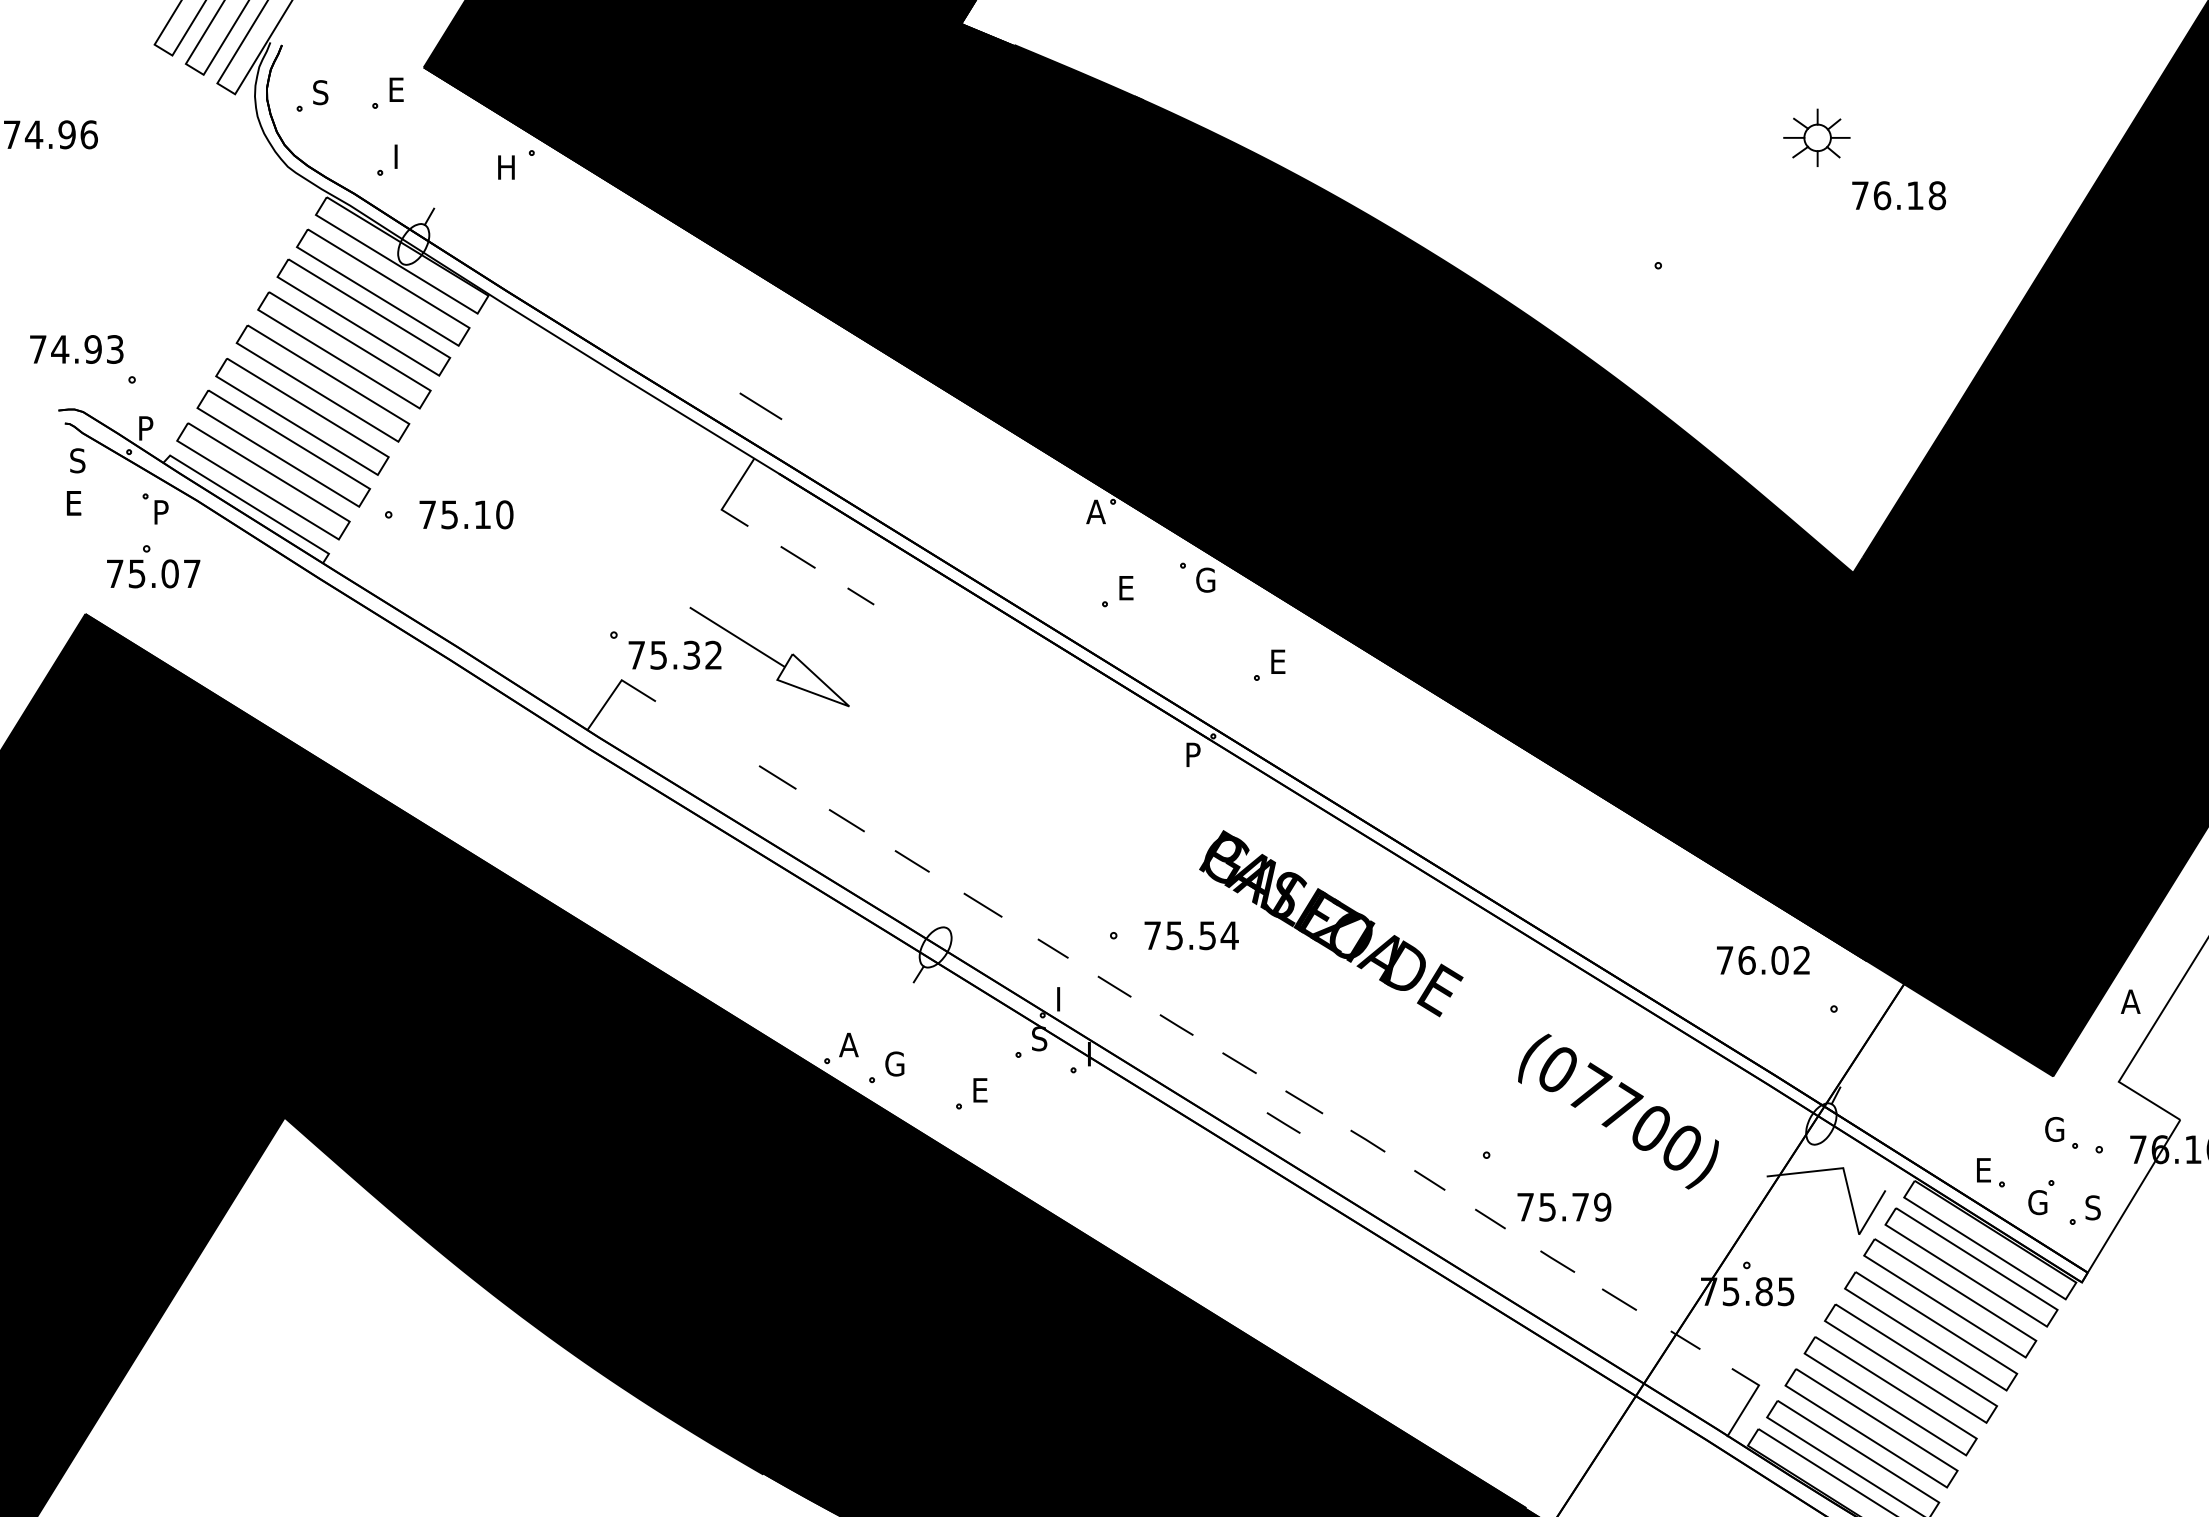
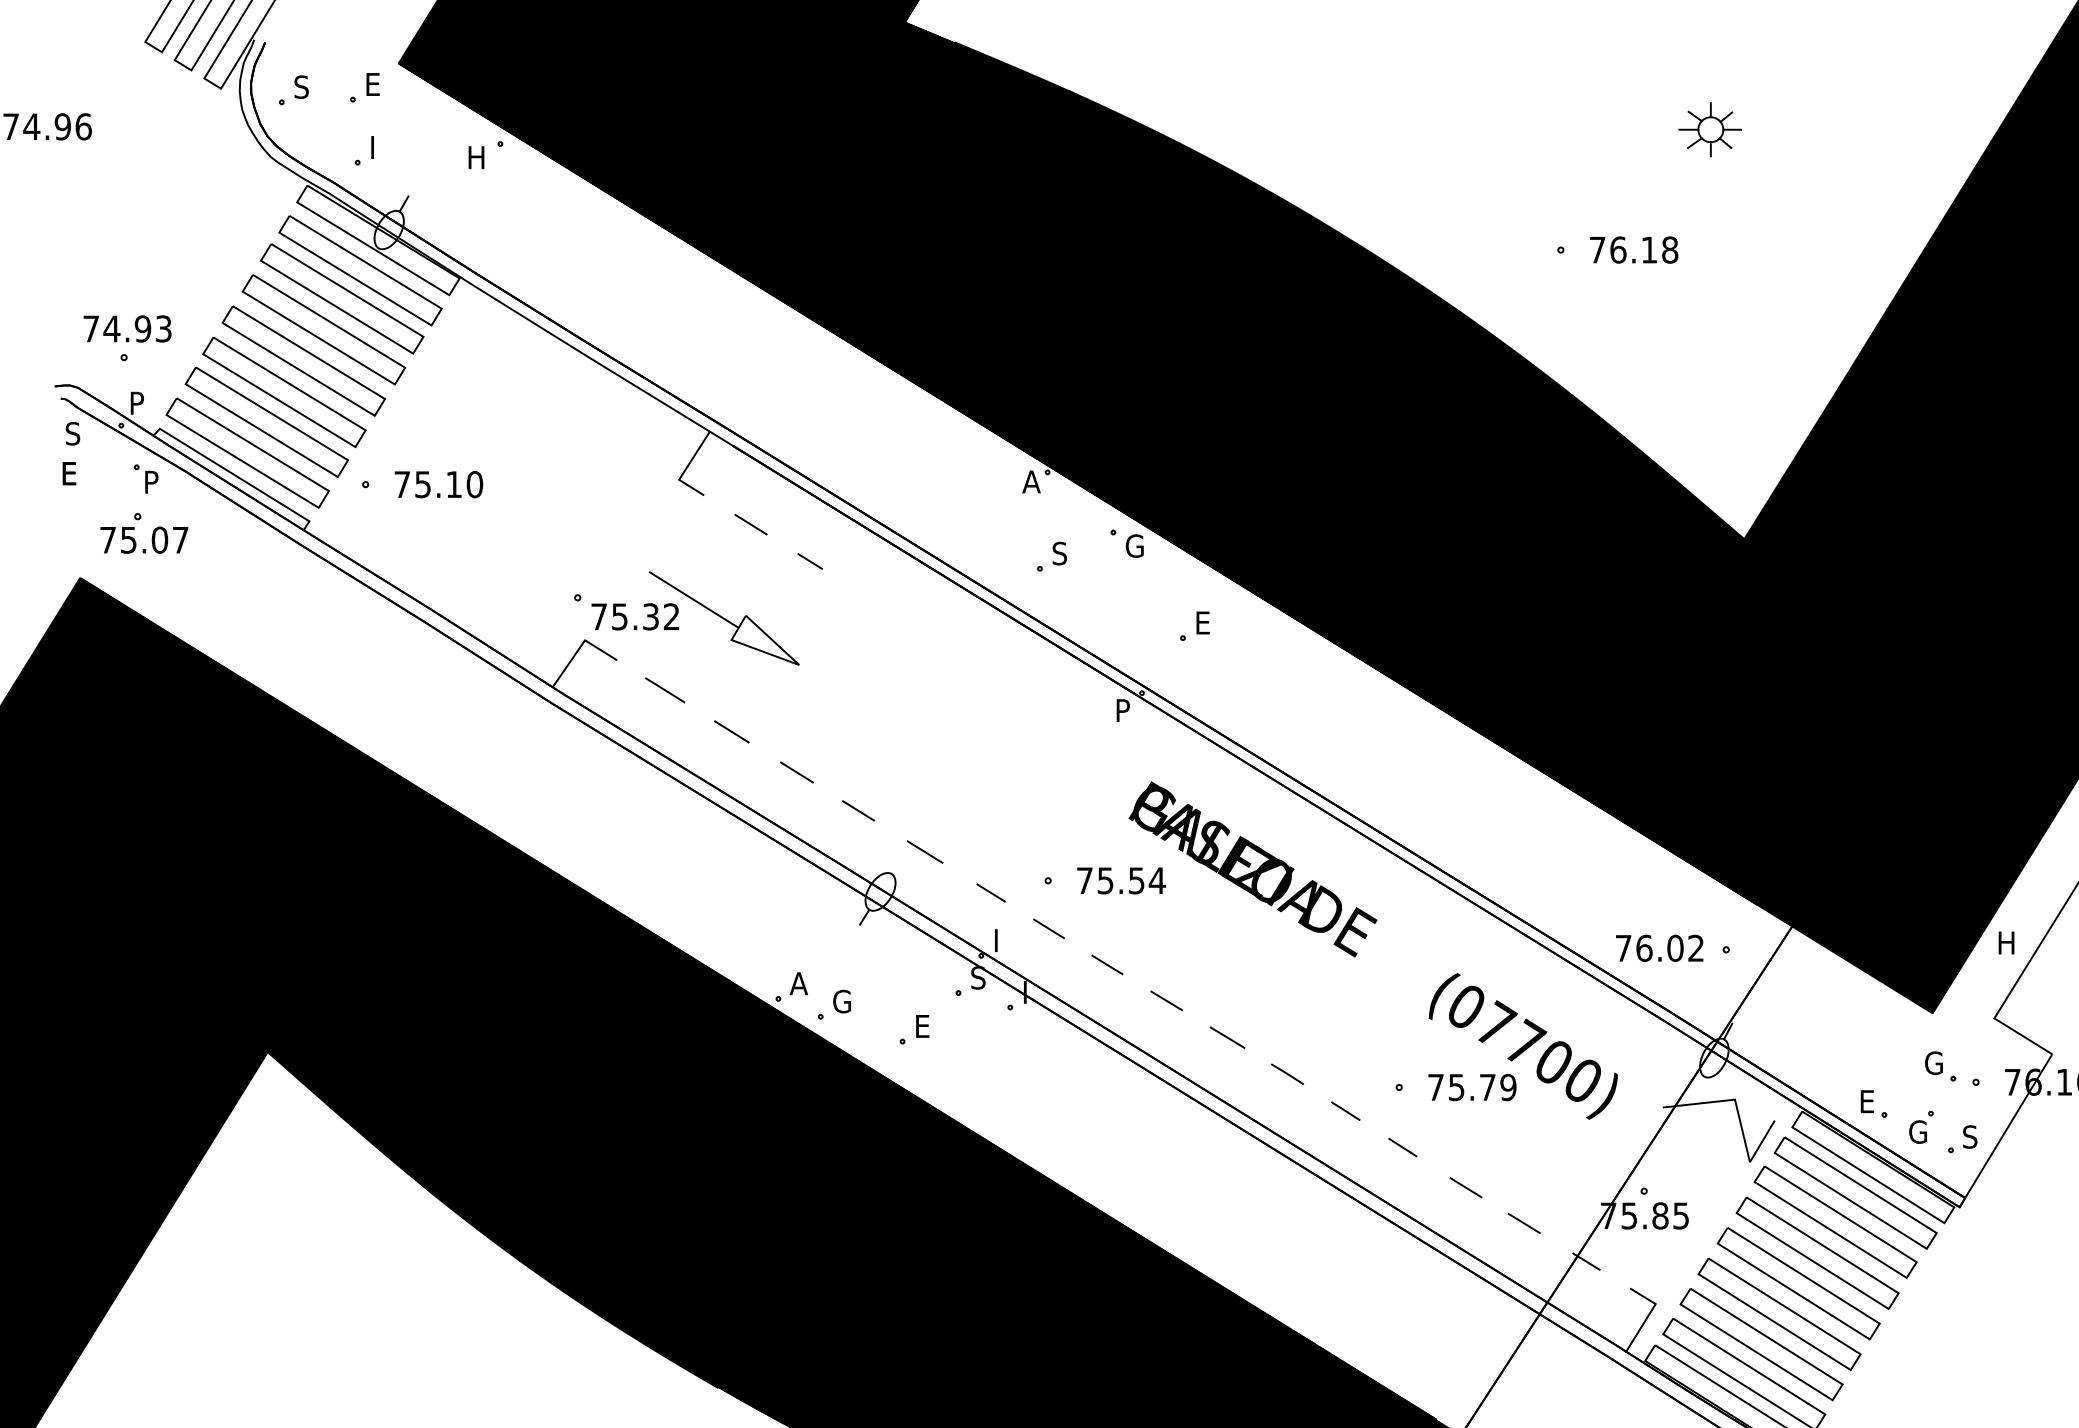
text: (1898, 195) -> (1633, 249), moved
text: (76, 349) -> (127, 328), moved
line: (760, 406) -> (664, 690), moved
text: (1125, 587) -> (1059, 553), E -> S
text: (1763, 960) -> (1659, 948), moved
text: (2130, 1001) -> (2005, 942), A -> H
line: (1283, 1122) -> (1208, 1056), removed
text: (1564, 1206) -> (1472, 1086), moved

